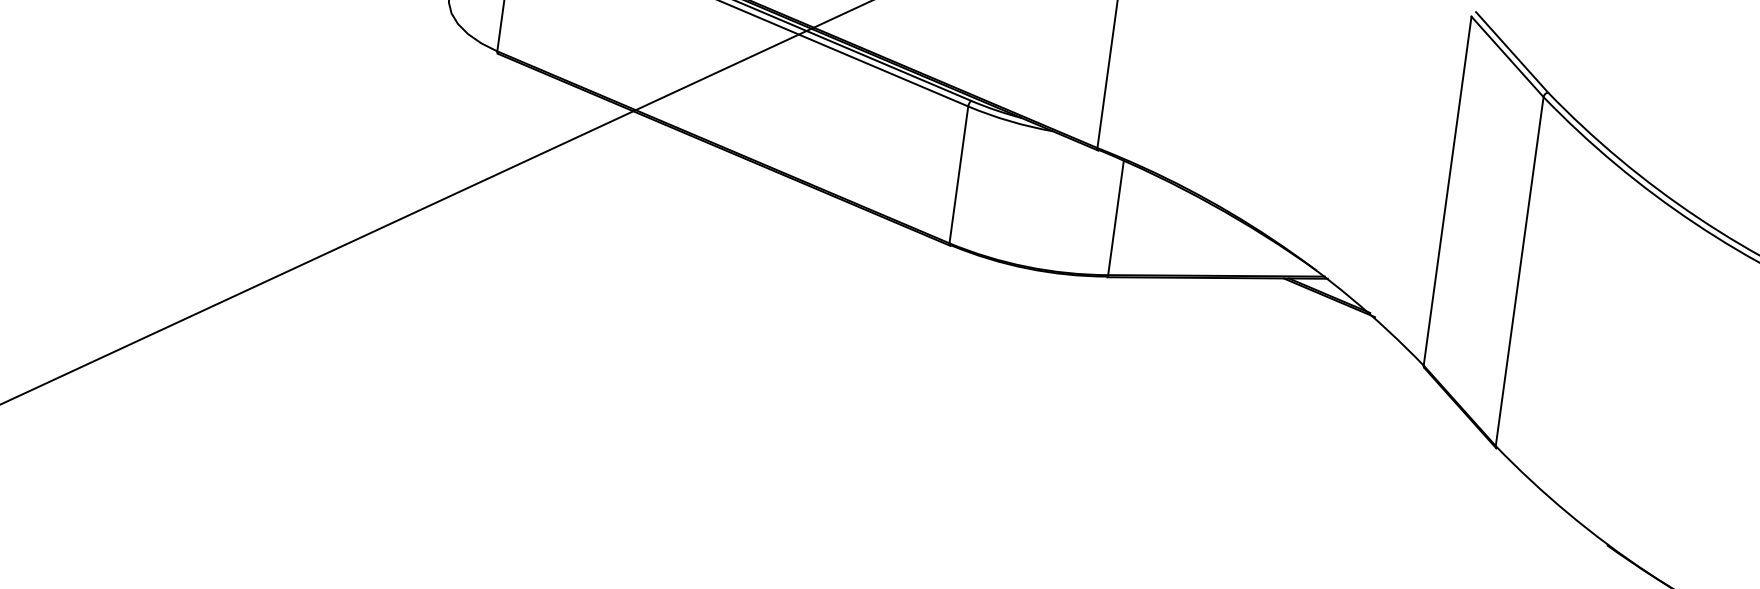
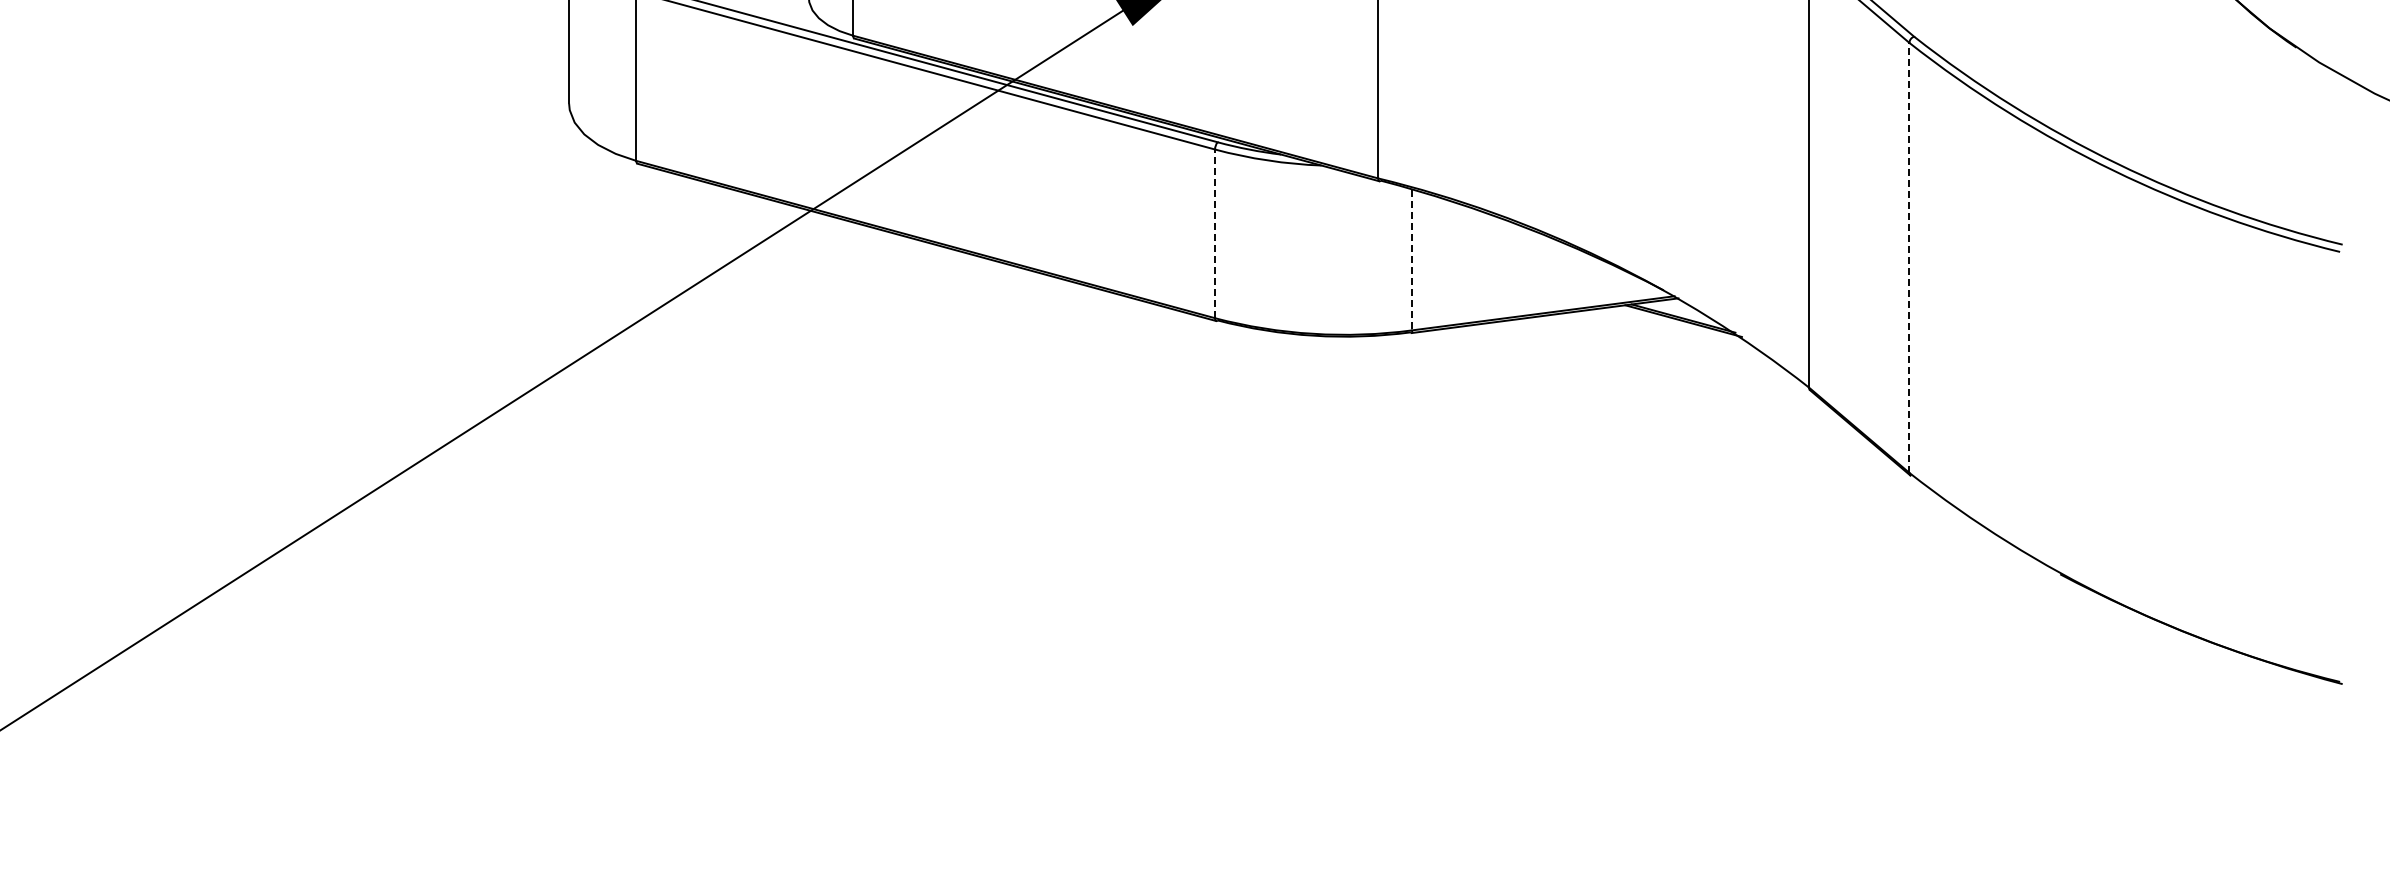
line: (959, 174) -> (1215, 233), solid -> dashed
line: (1116, 218) -> (1412, 260), solid -> dashed
line: (1519, 271) -> (1909, 257), solid -> dashed

